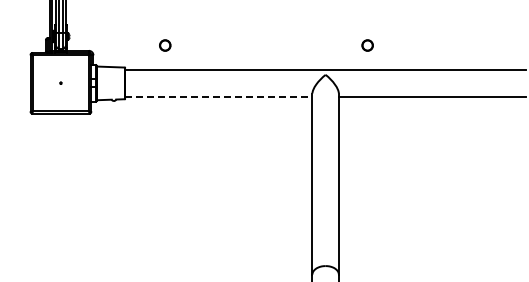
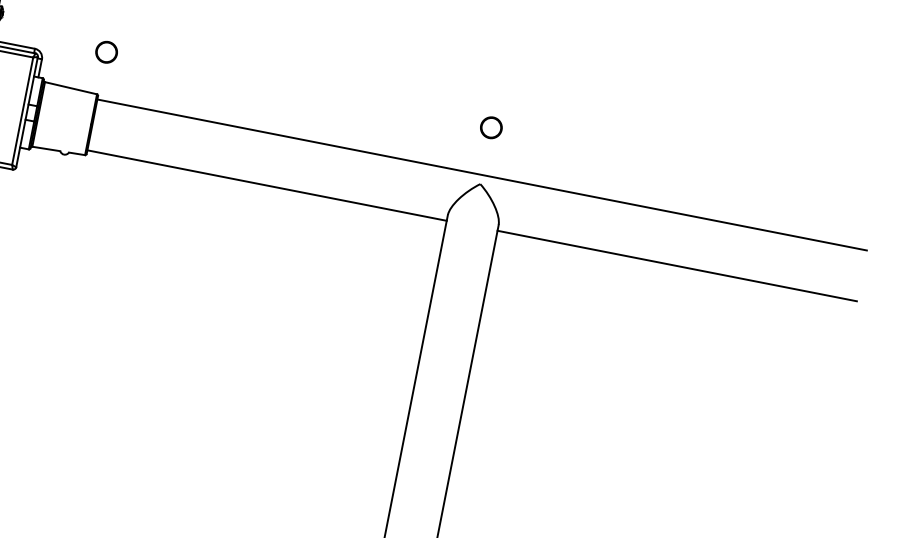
circle: (165, 45) -> (107, 52), moved
circle: (367, 45) -> (491, 127), moved
line: (218, 96) -> (266, 185), dashed -> solid

